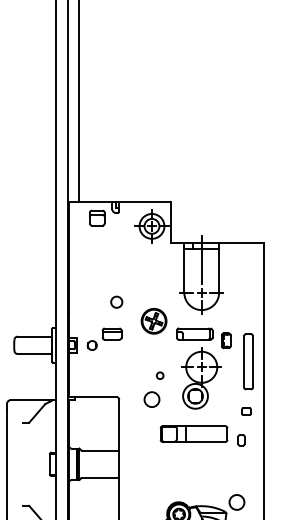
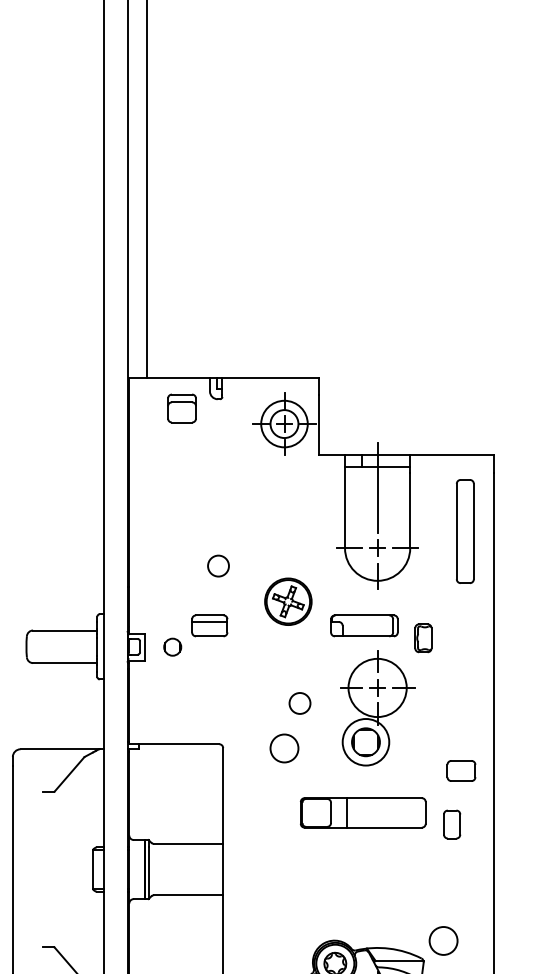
part: (248, 361) -> (465, 531), moved
circle: (159, 375) -> (298, 703), size x1.67
part: (246, 411) -> (461, 770), size x1.67
part: (241, 440) -> (452, 824), size x1.43

